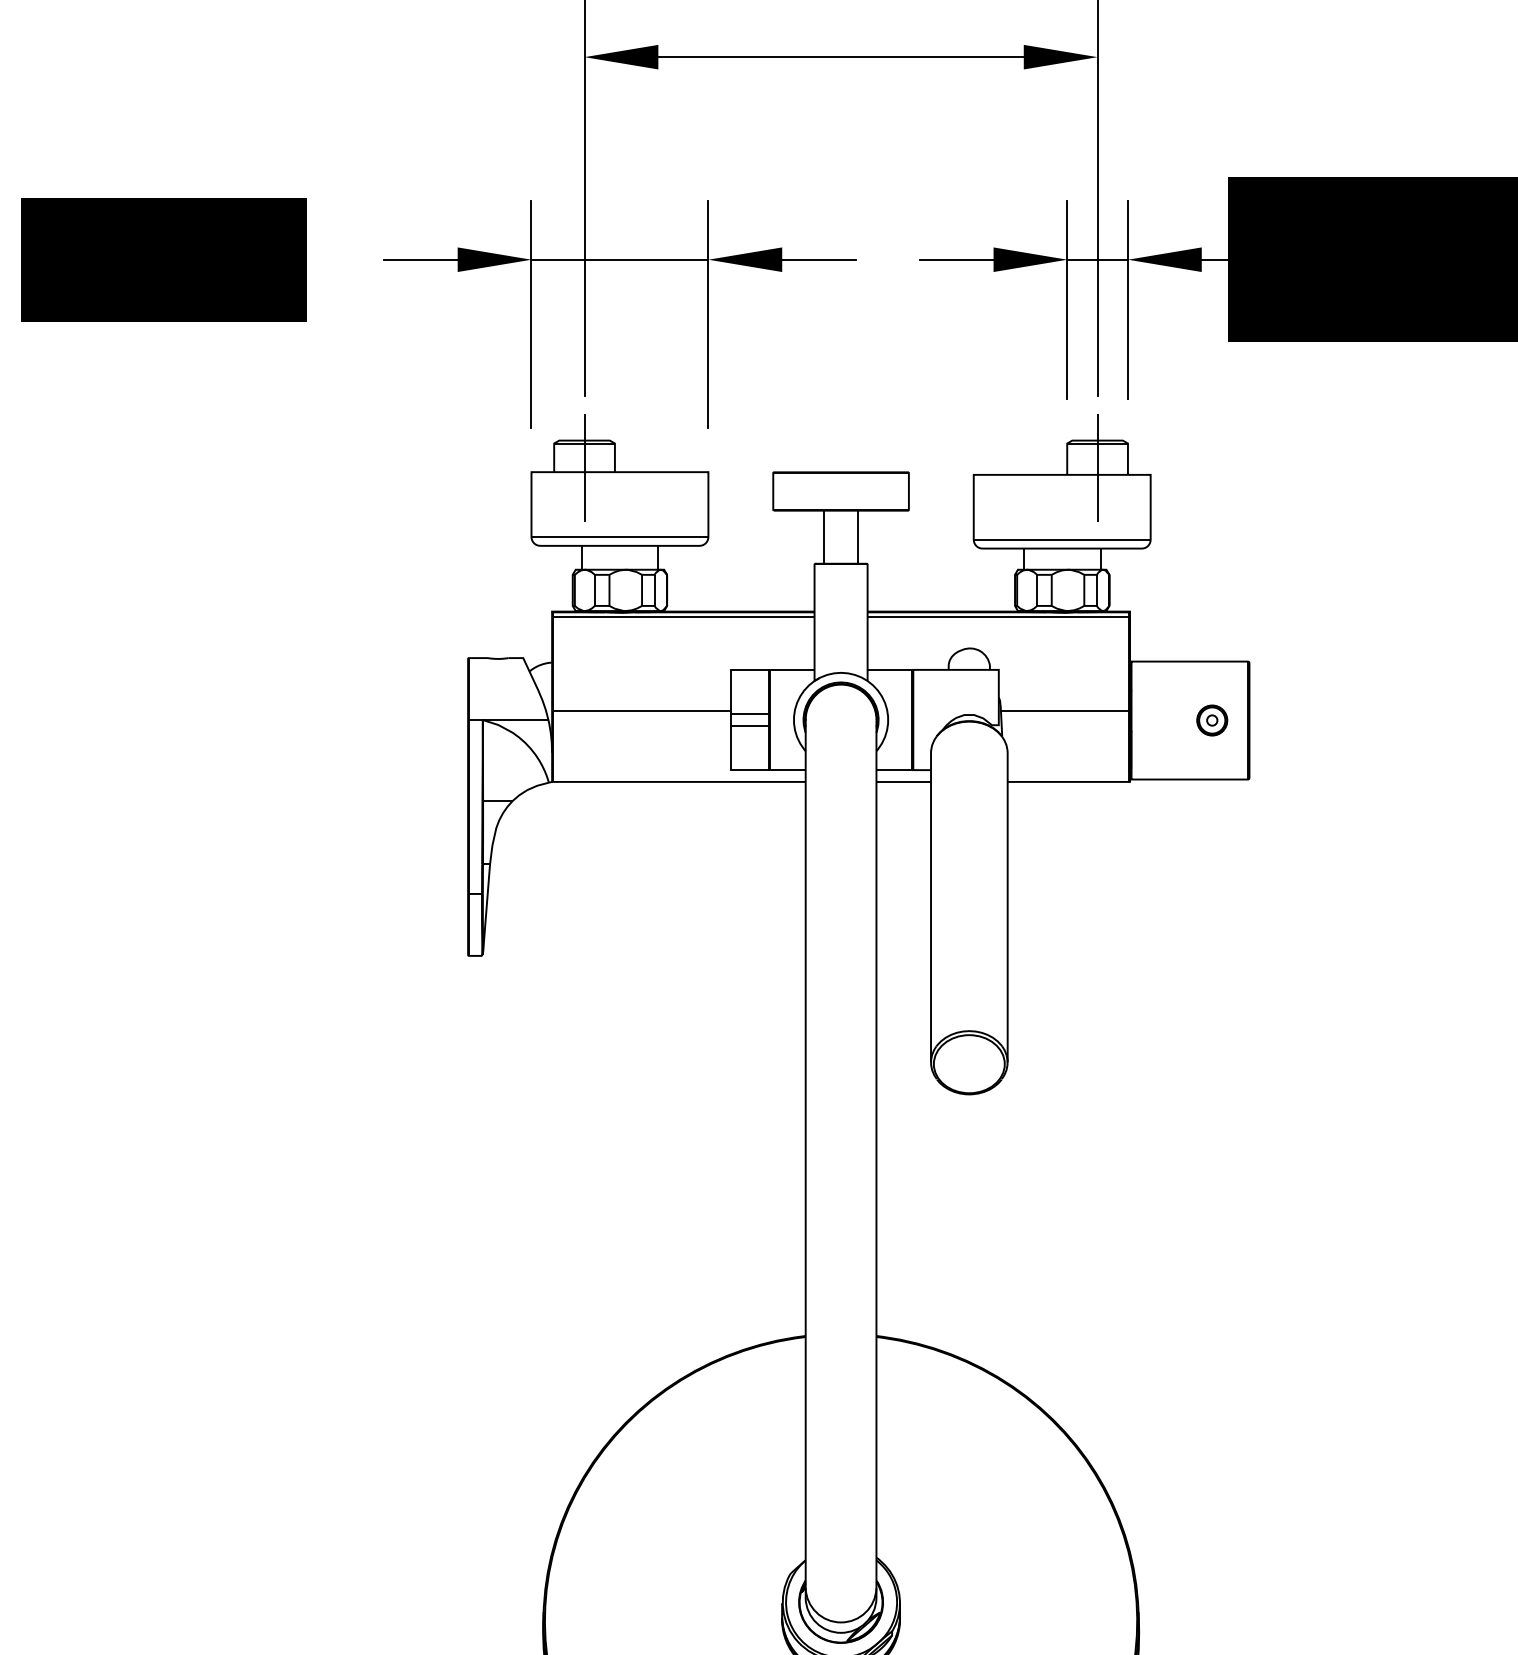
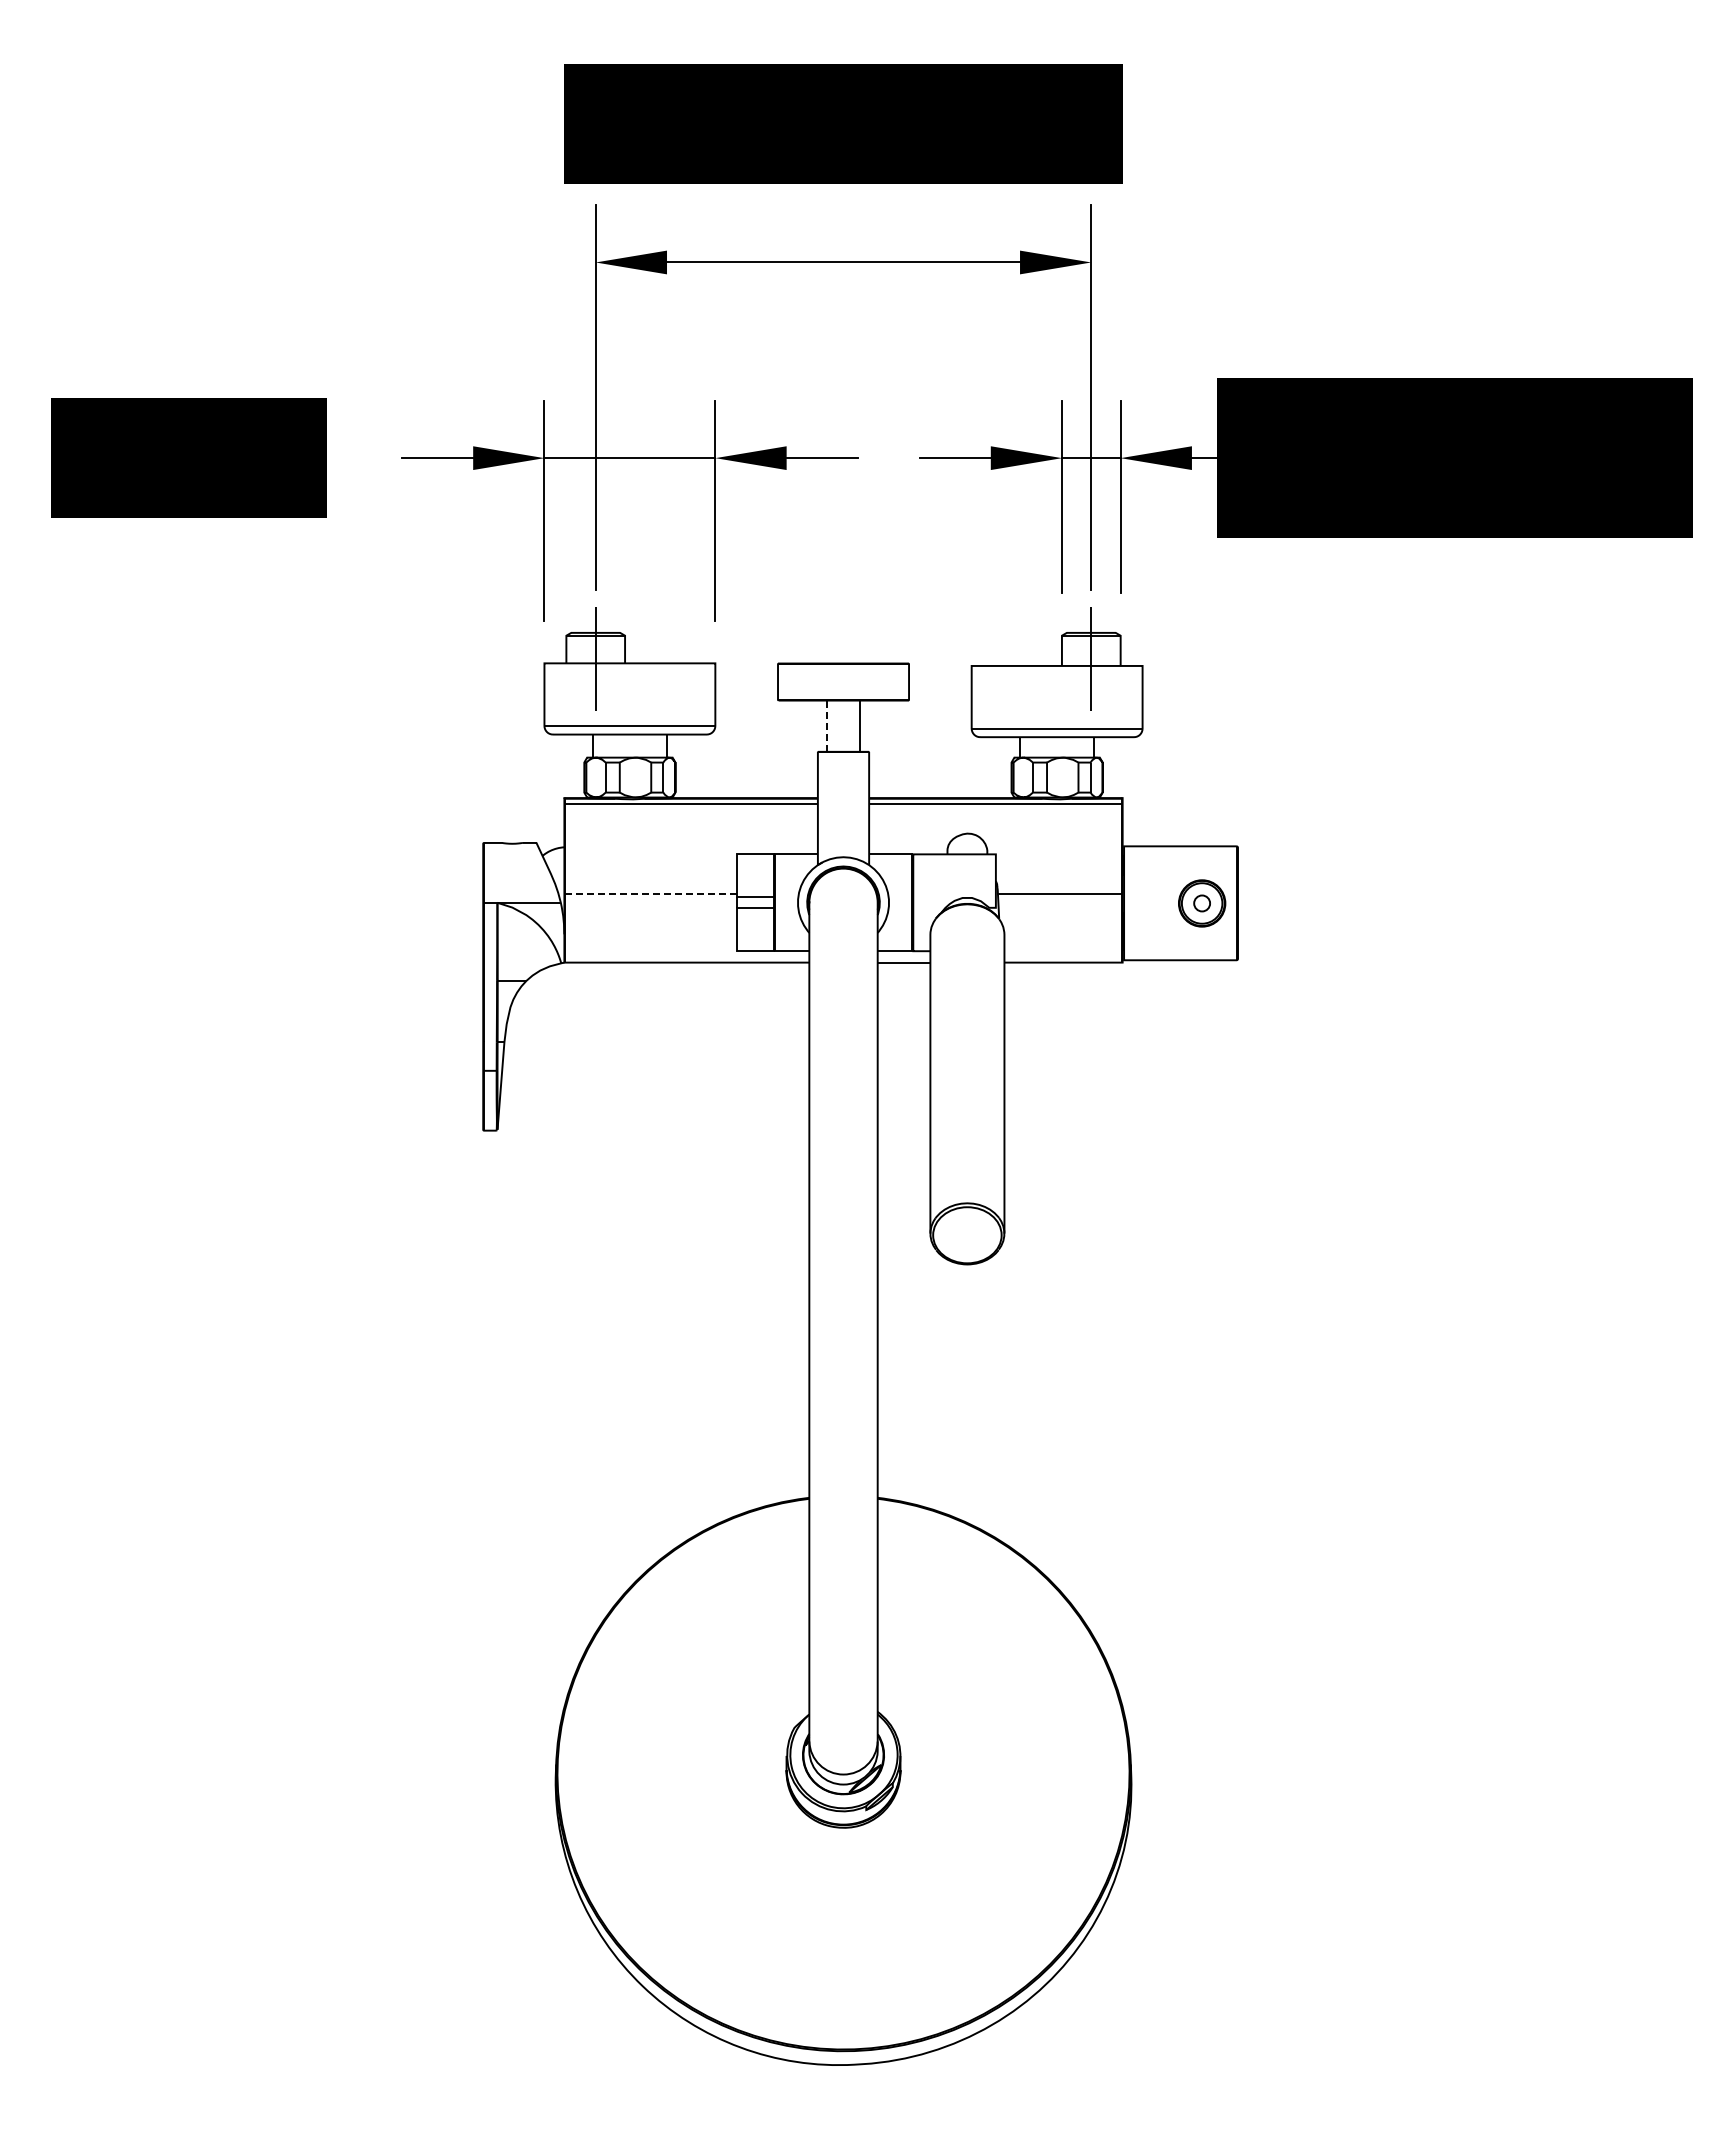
line: (823, 537) -> (826, 726), solid -> dashed
line: (641, 710) -> (650, 893), solid -> dashed
part: (1211, 719) -> (1201, 902), size x1.6

